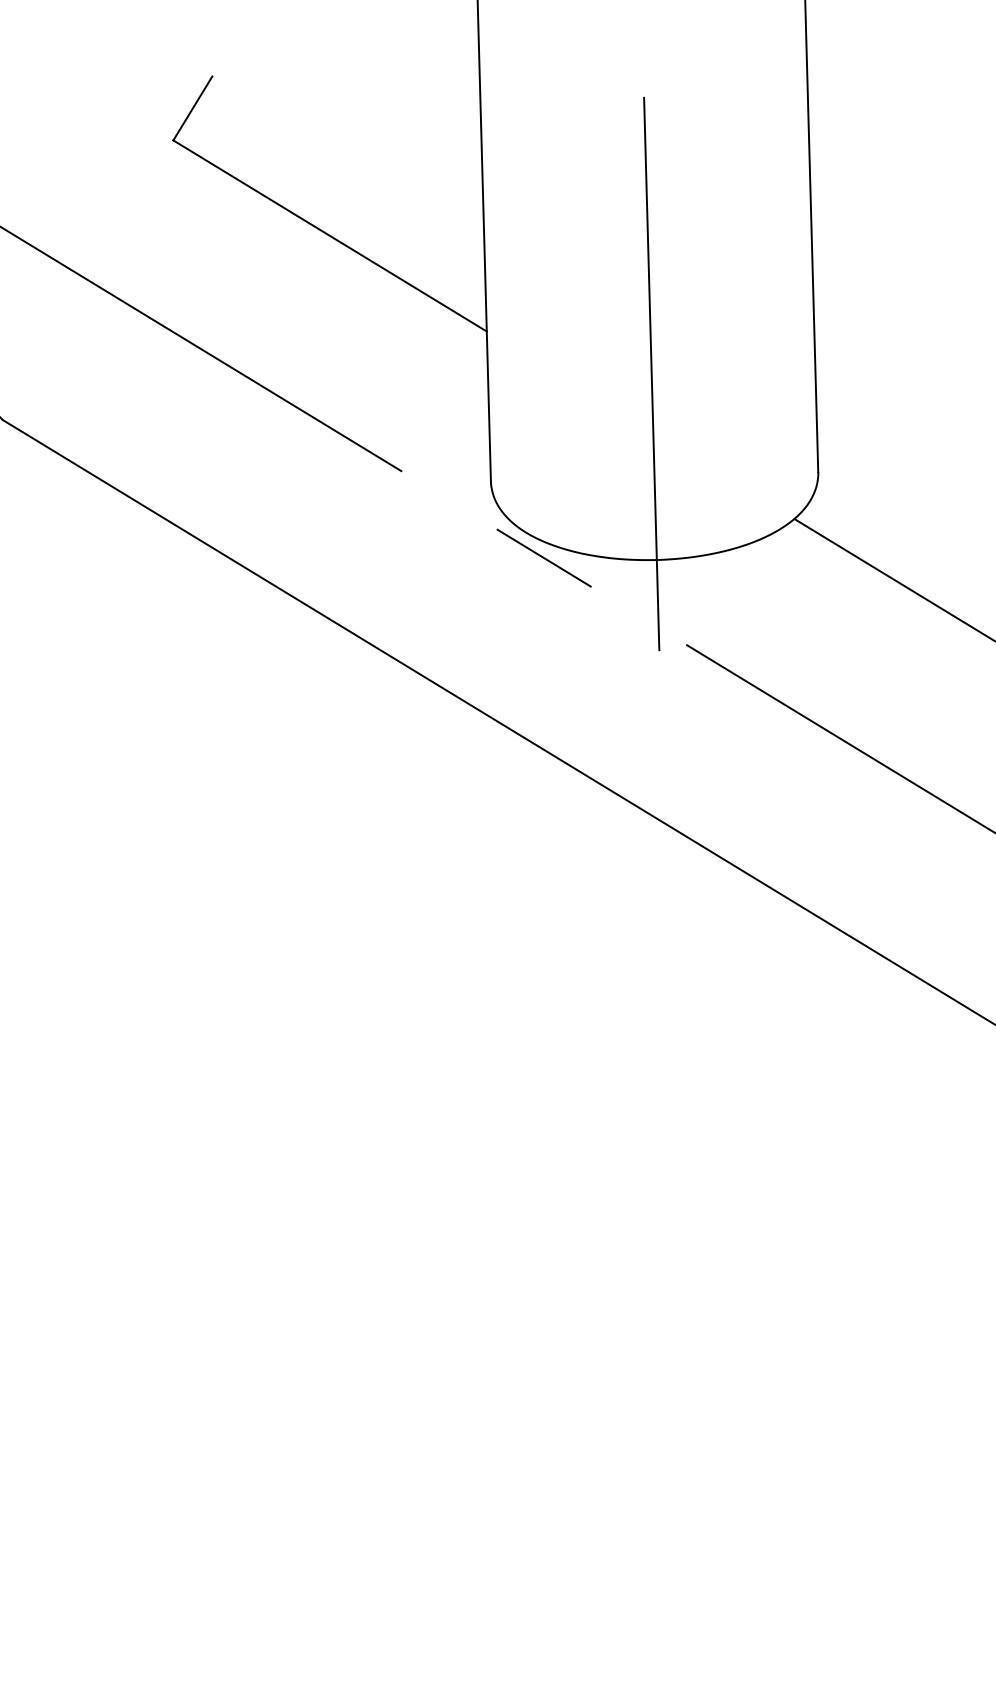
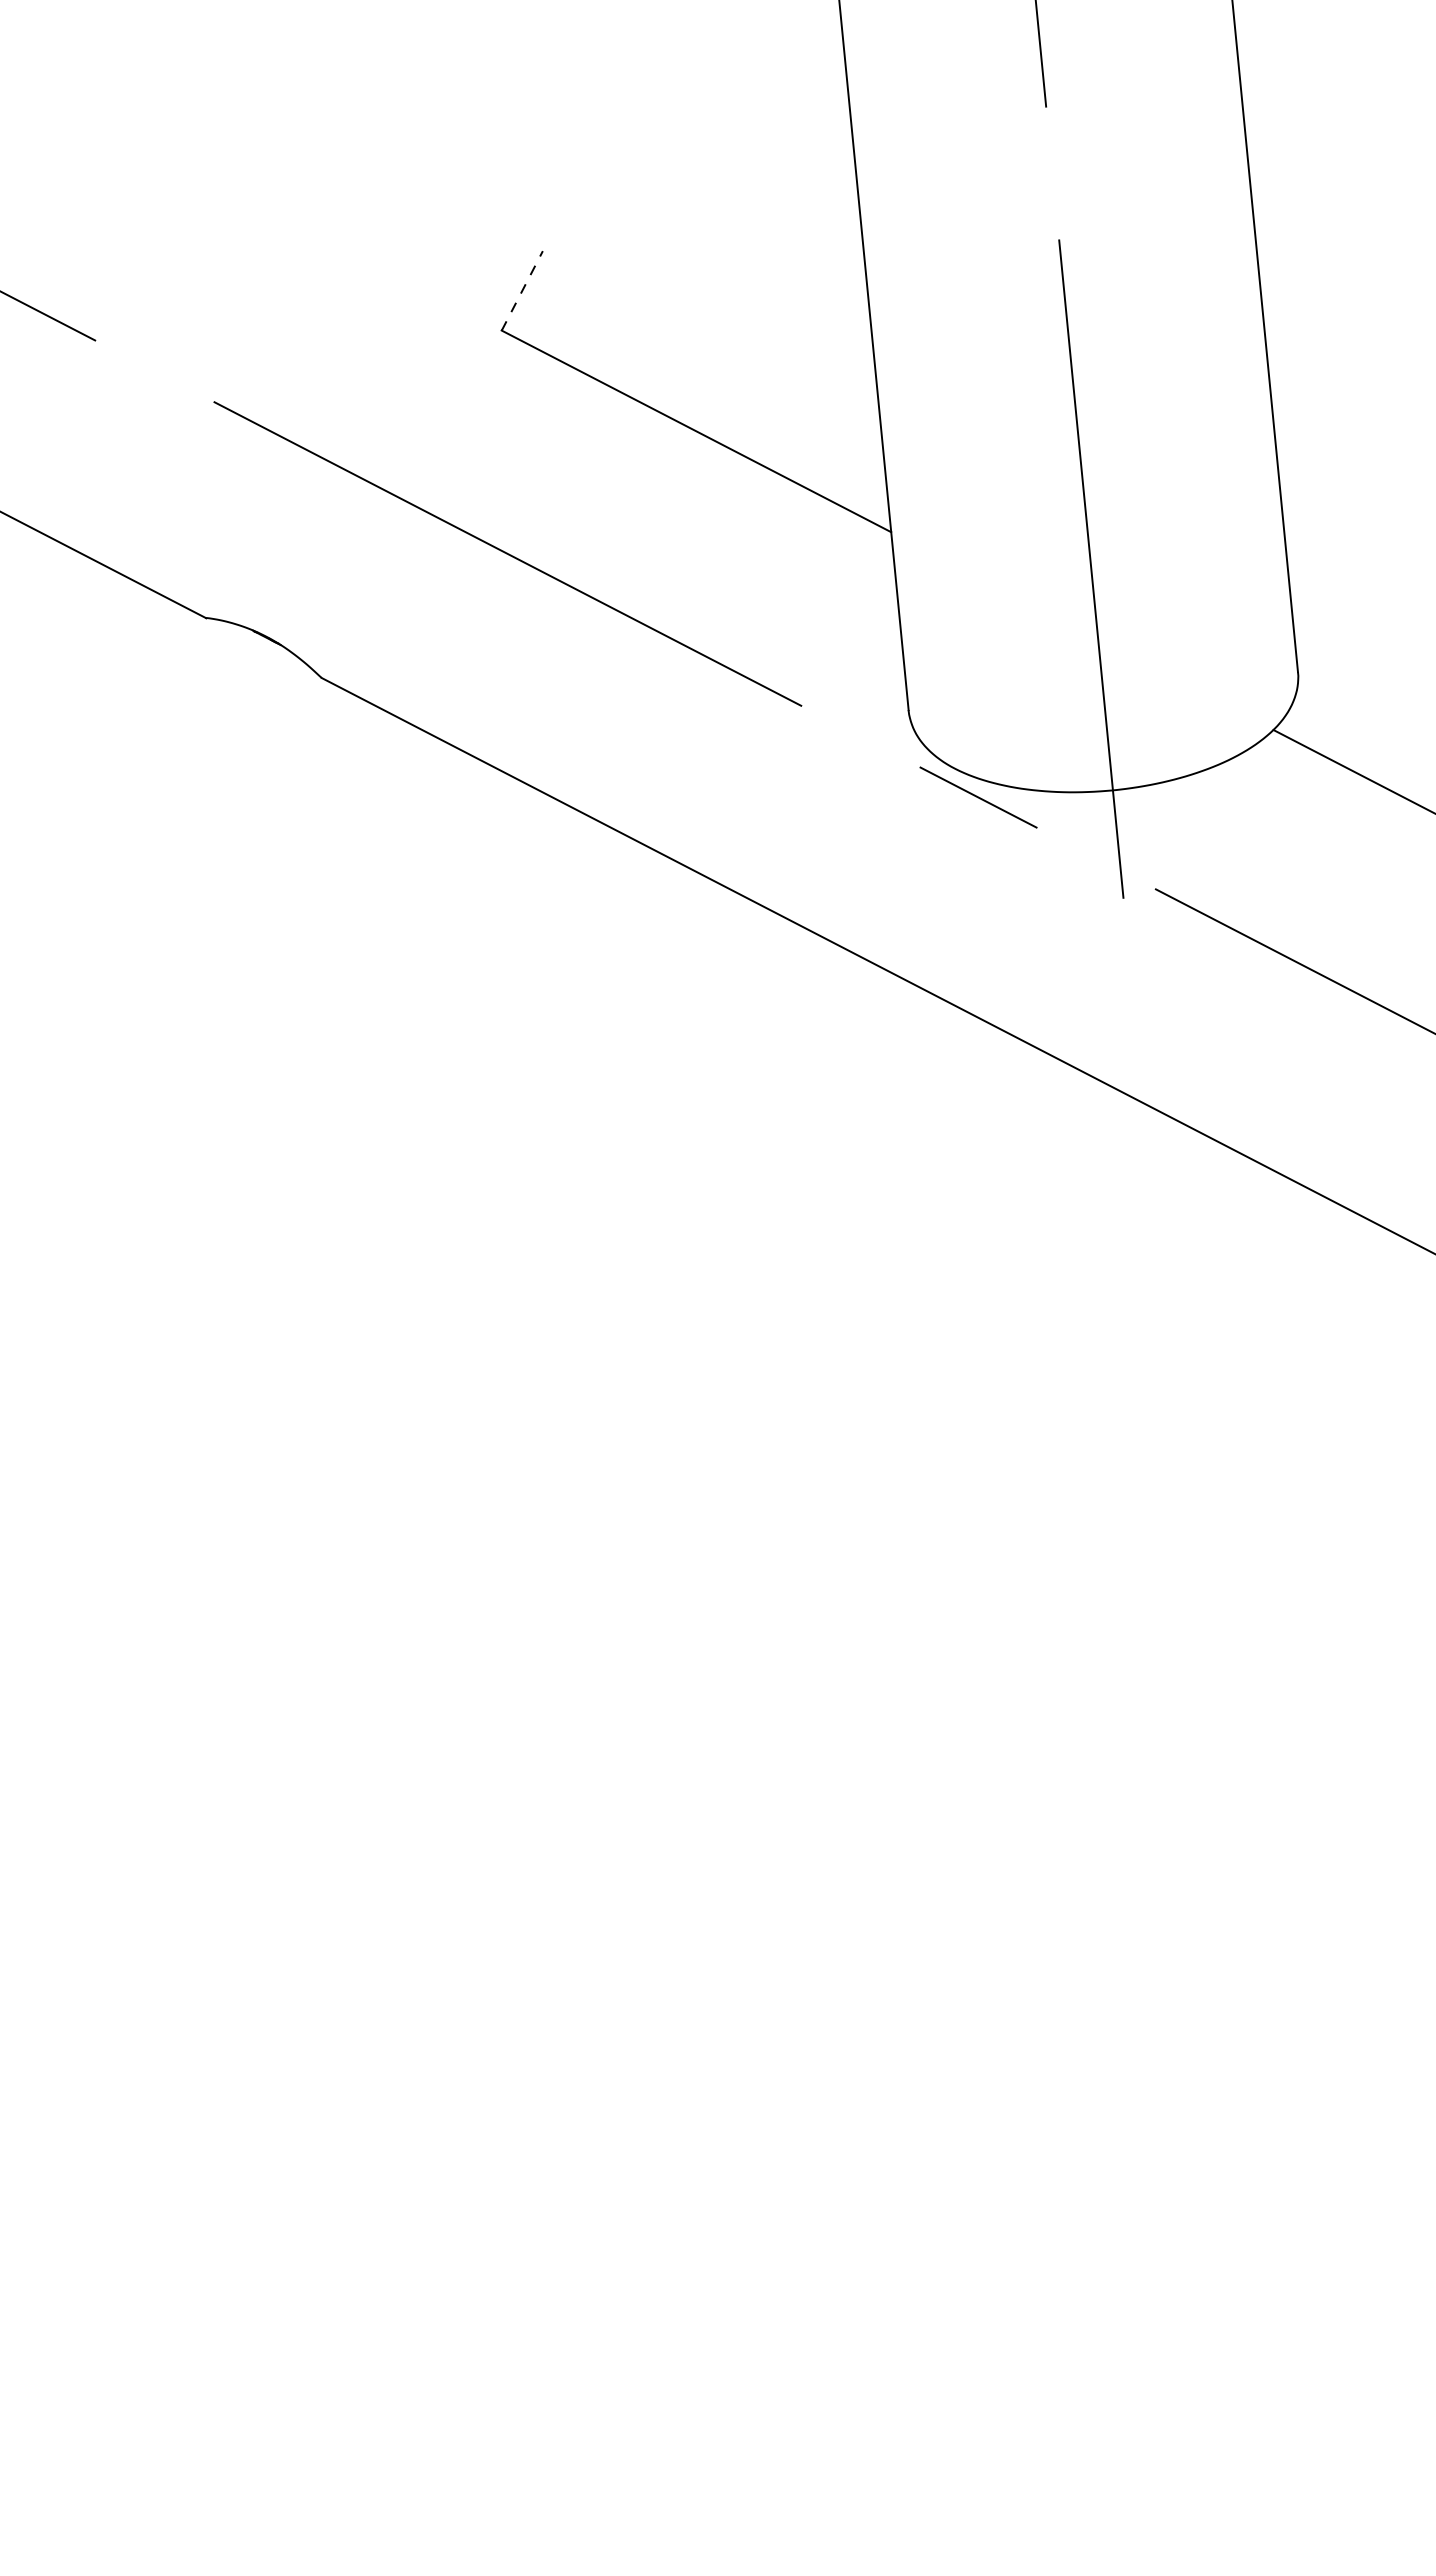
line: (193, 108) -> (522, 290), solid -> dashed

